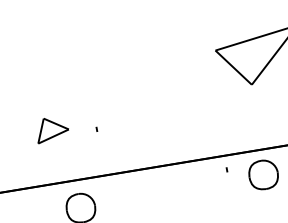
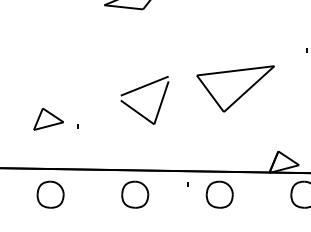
part: (156, 77) -> (139, 89), added
part: (51, 129) -> (48, 119), moved
part: (172, 191) -> (135, 194), added

